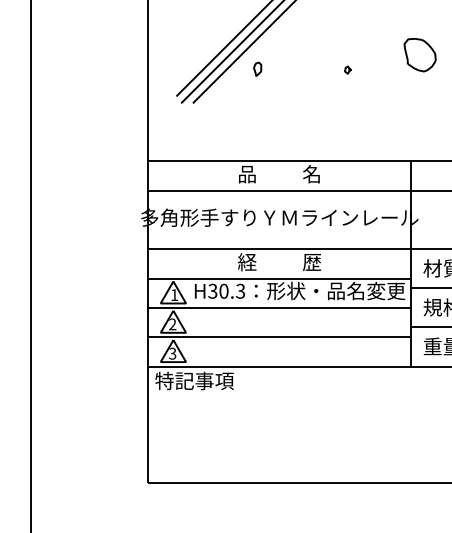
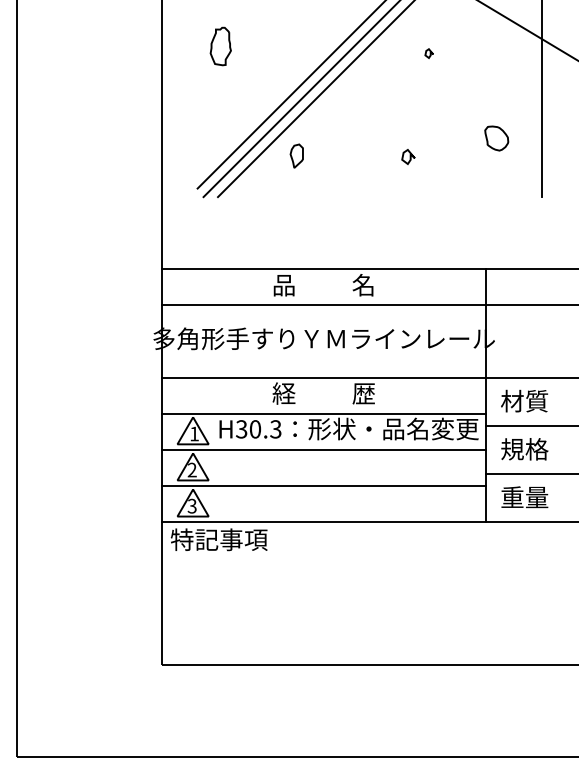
part: (419, 55) -> (496, 138), size x0.6
part: (257, 68) -> (296, 155), size x1.4
part: (347, 69) -> (407, 156), size x1.6

